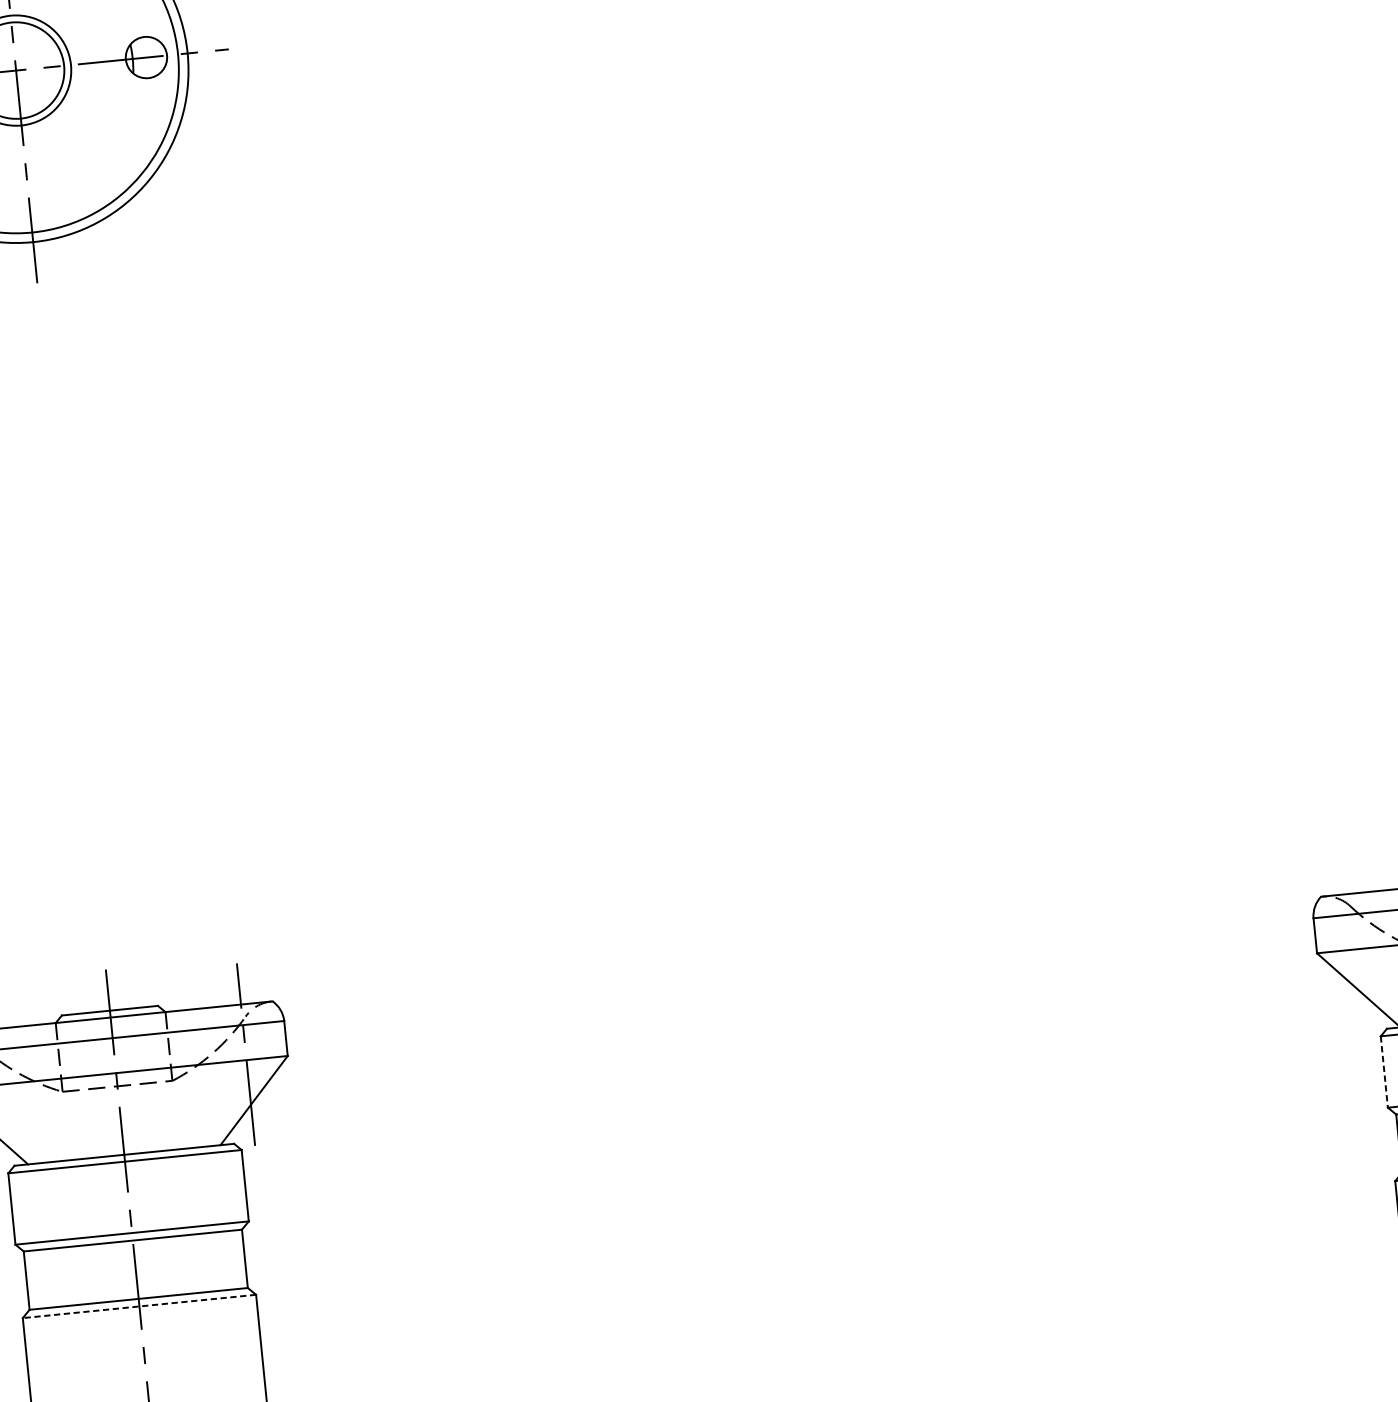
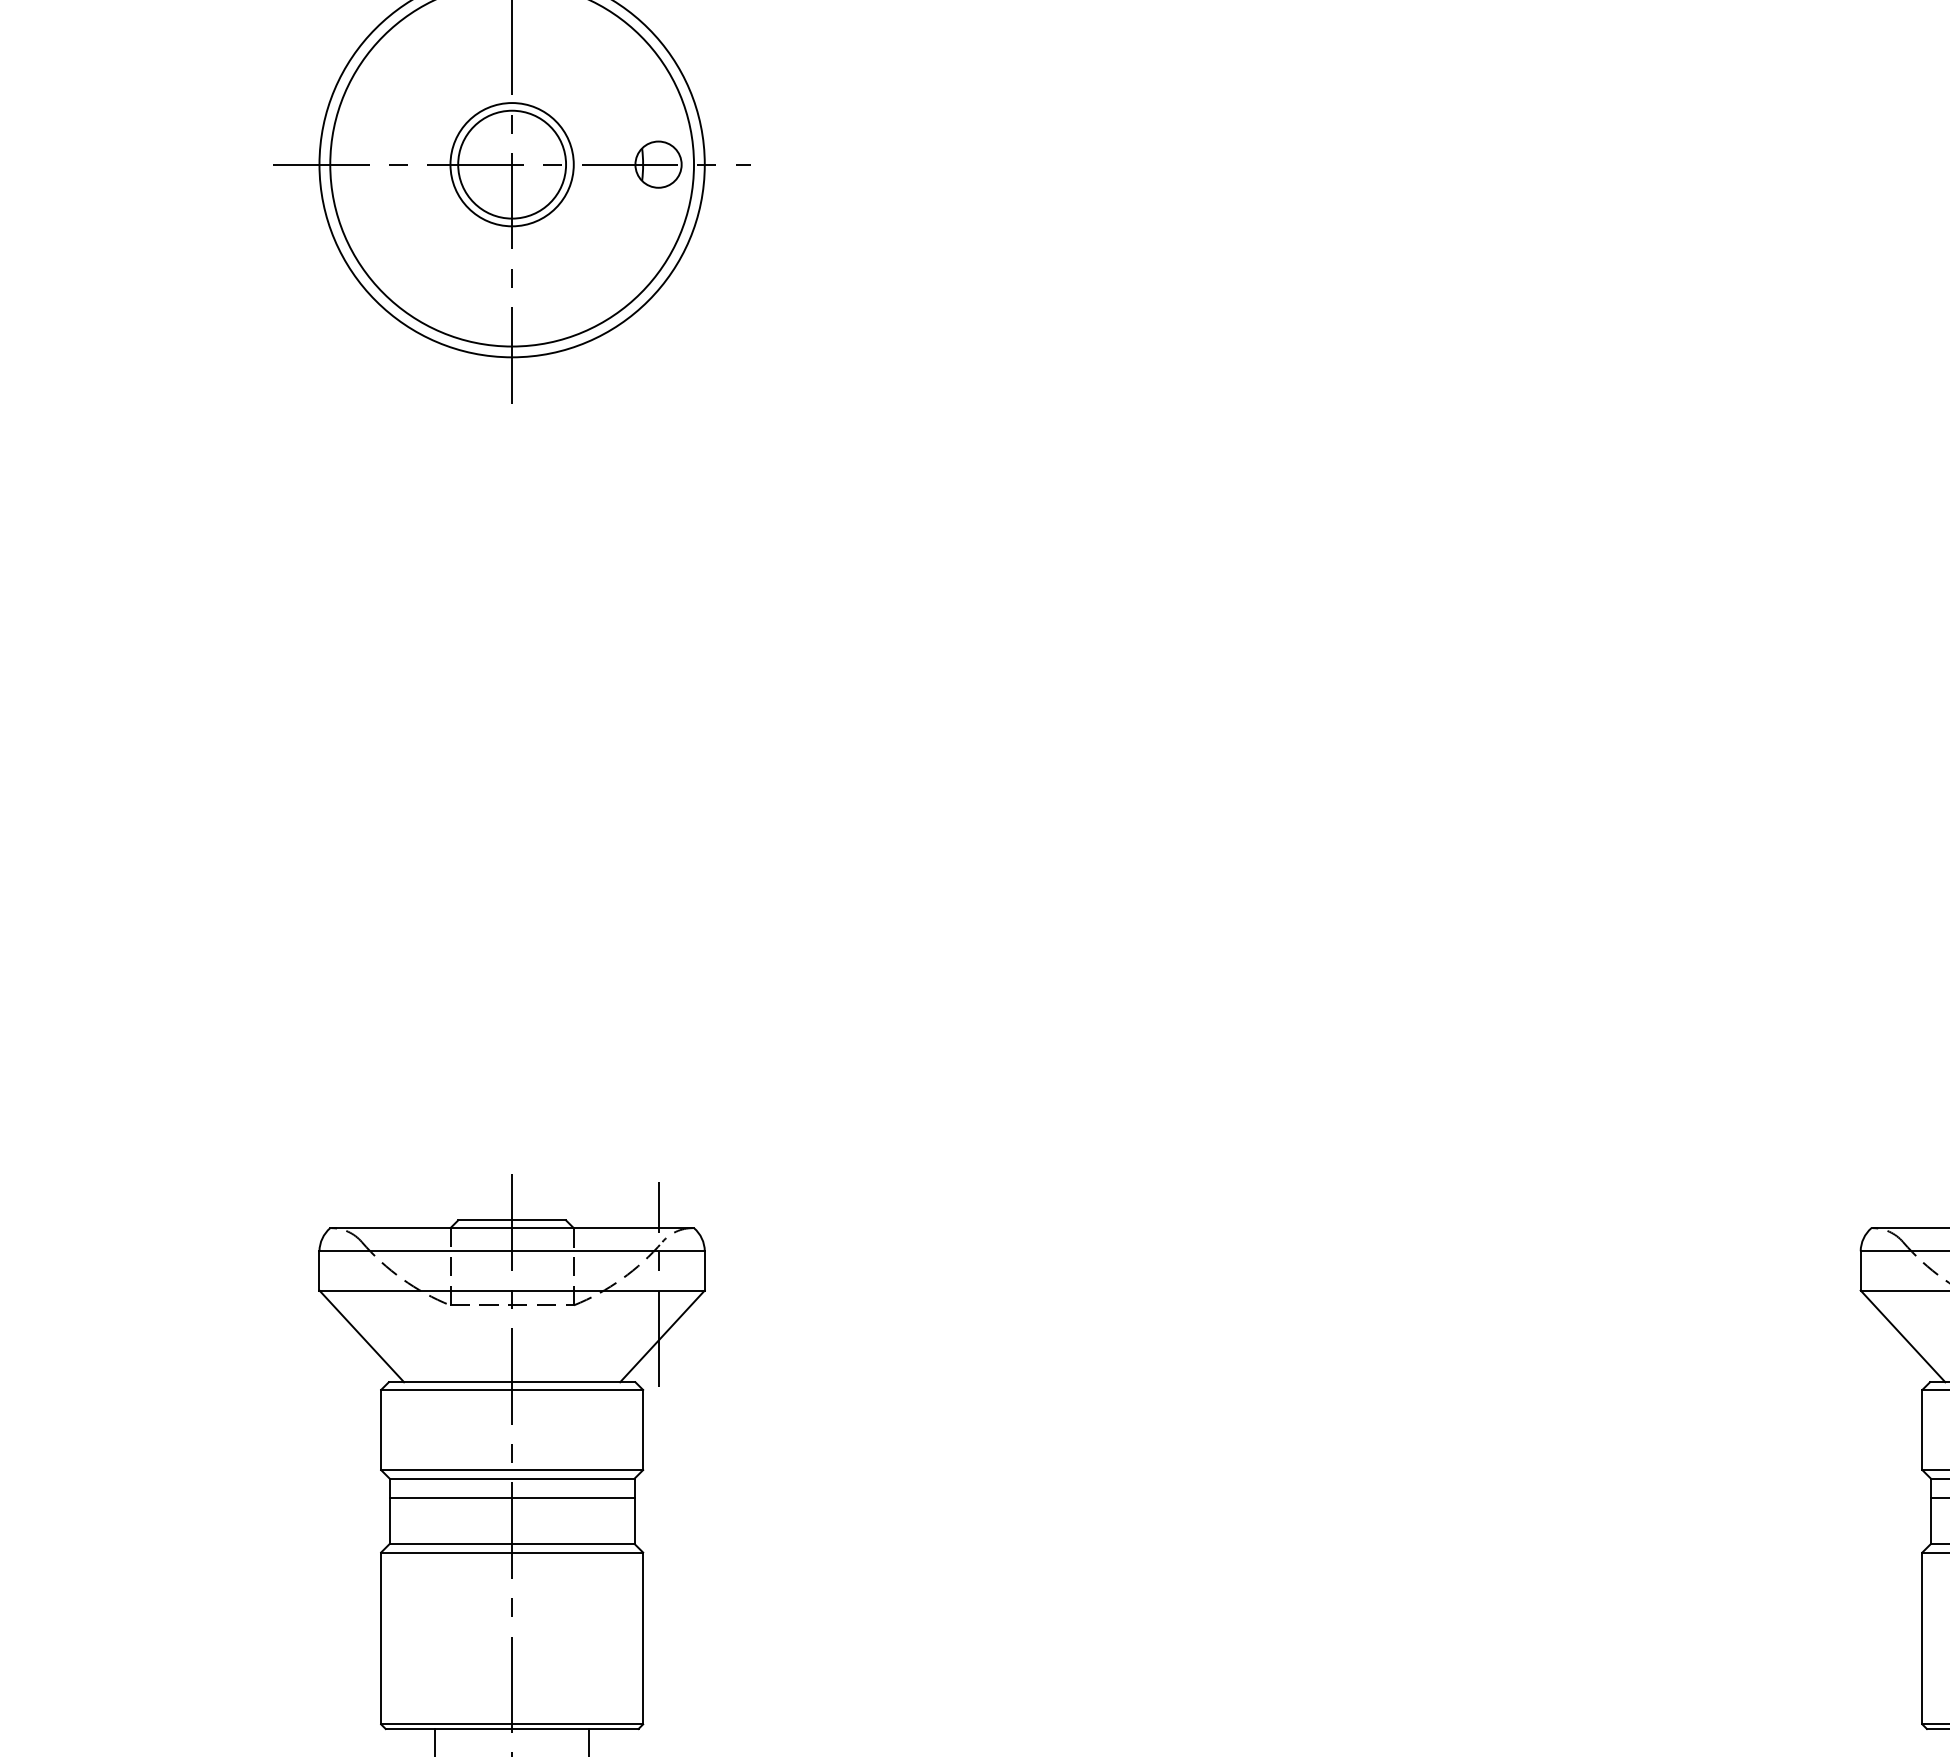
line: (1384, 1072) -> (1922, 1430), dashed -> solid
line: (134, 1257) -> (511, 1497), added
line: (138, 1306) -> (511, 1552), dashed -> solid

